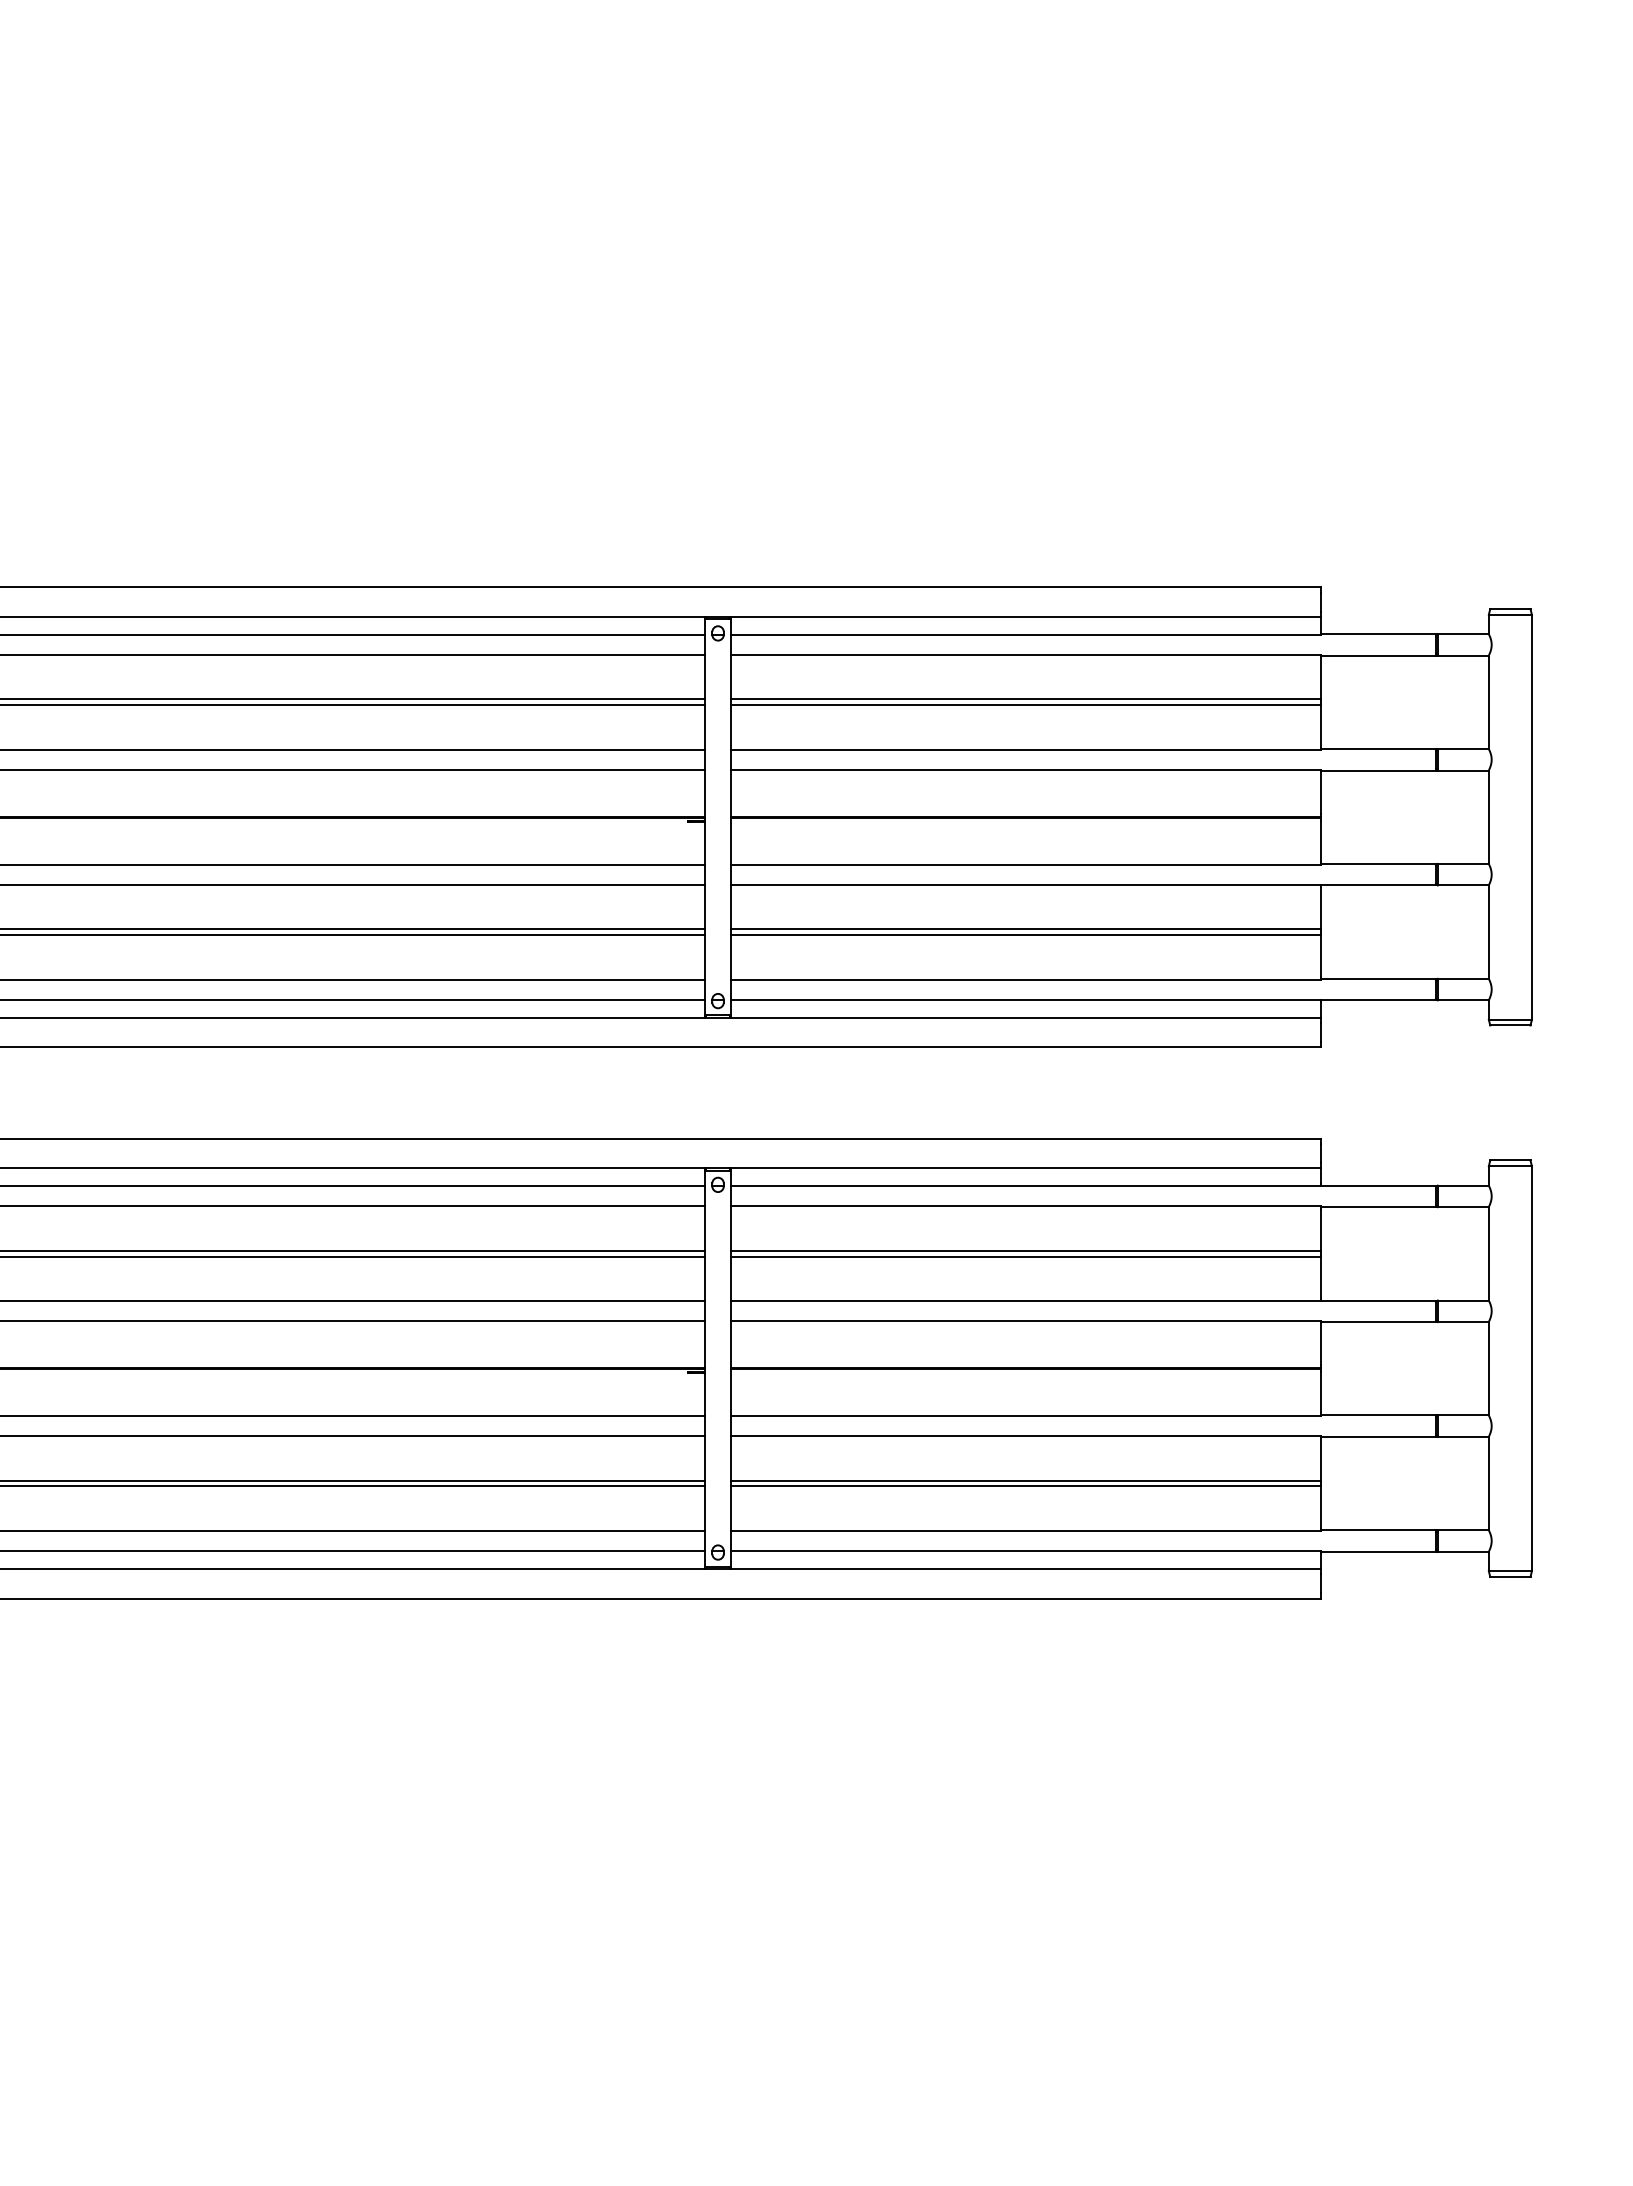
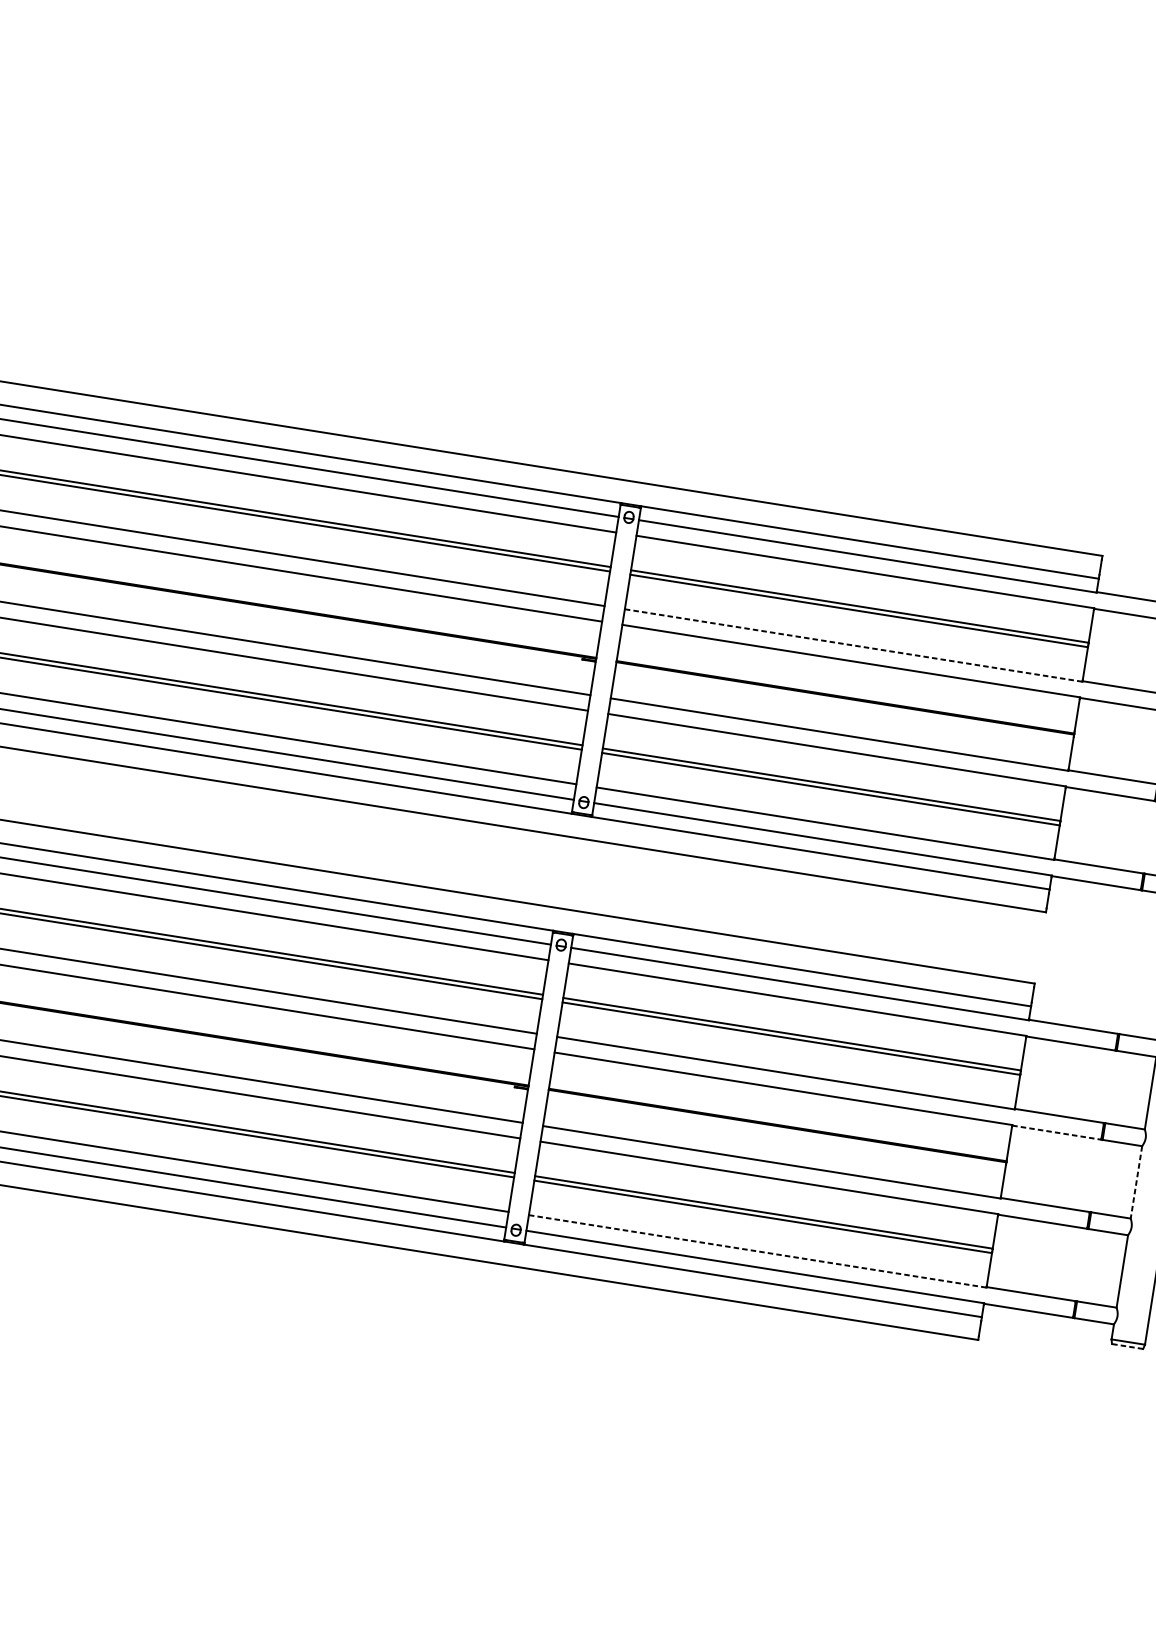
line: (1026, 749) -> (853, 645), solid -> dashed
line: (1379, 1322) -> (1057, 1133), solid -> dashed
line: (1488, 1368) -> (1136, 1182), solid -> dashed
line: (1026, 1531) -> (757, 1251), solid -> dashed
line: (1509, 1576) -> (1126, 1346), solid -> dashed

